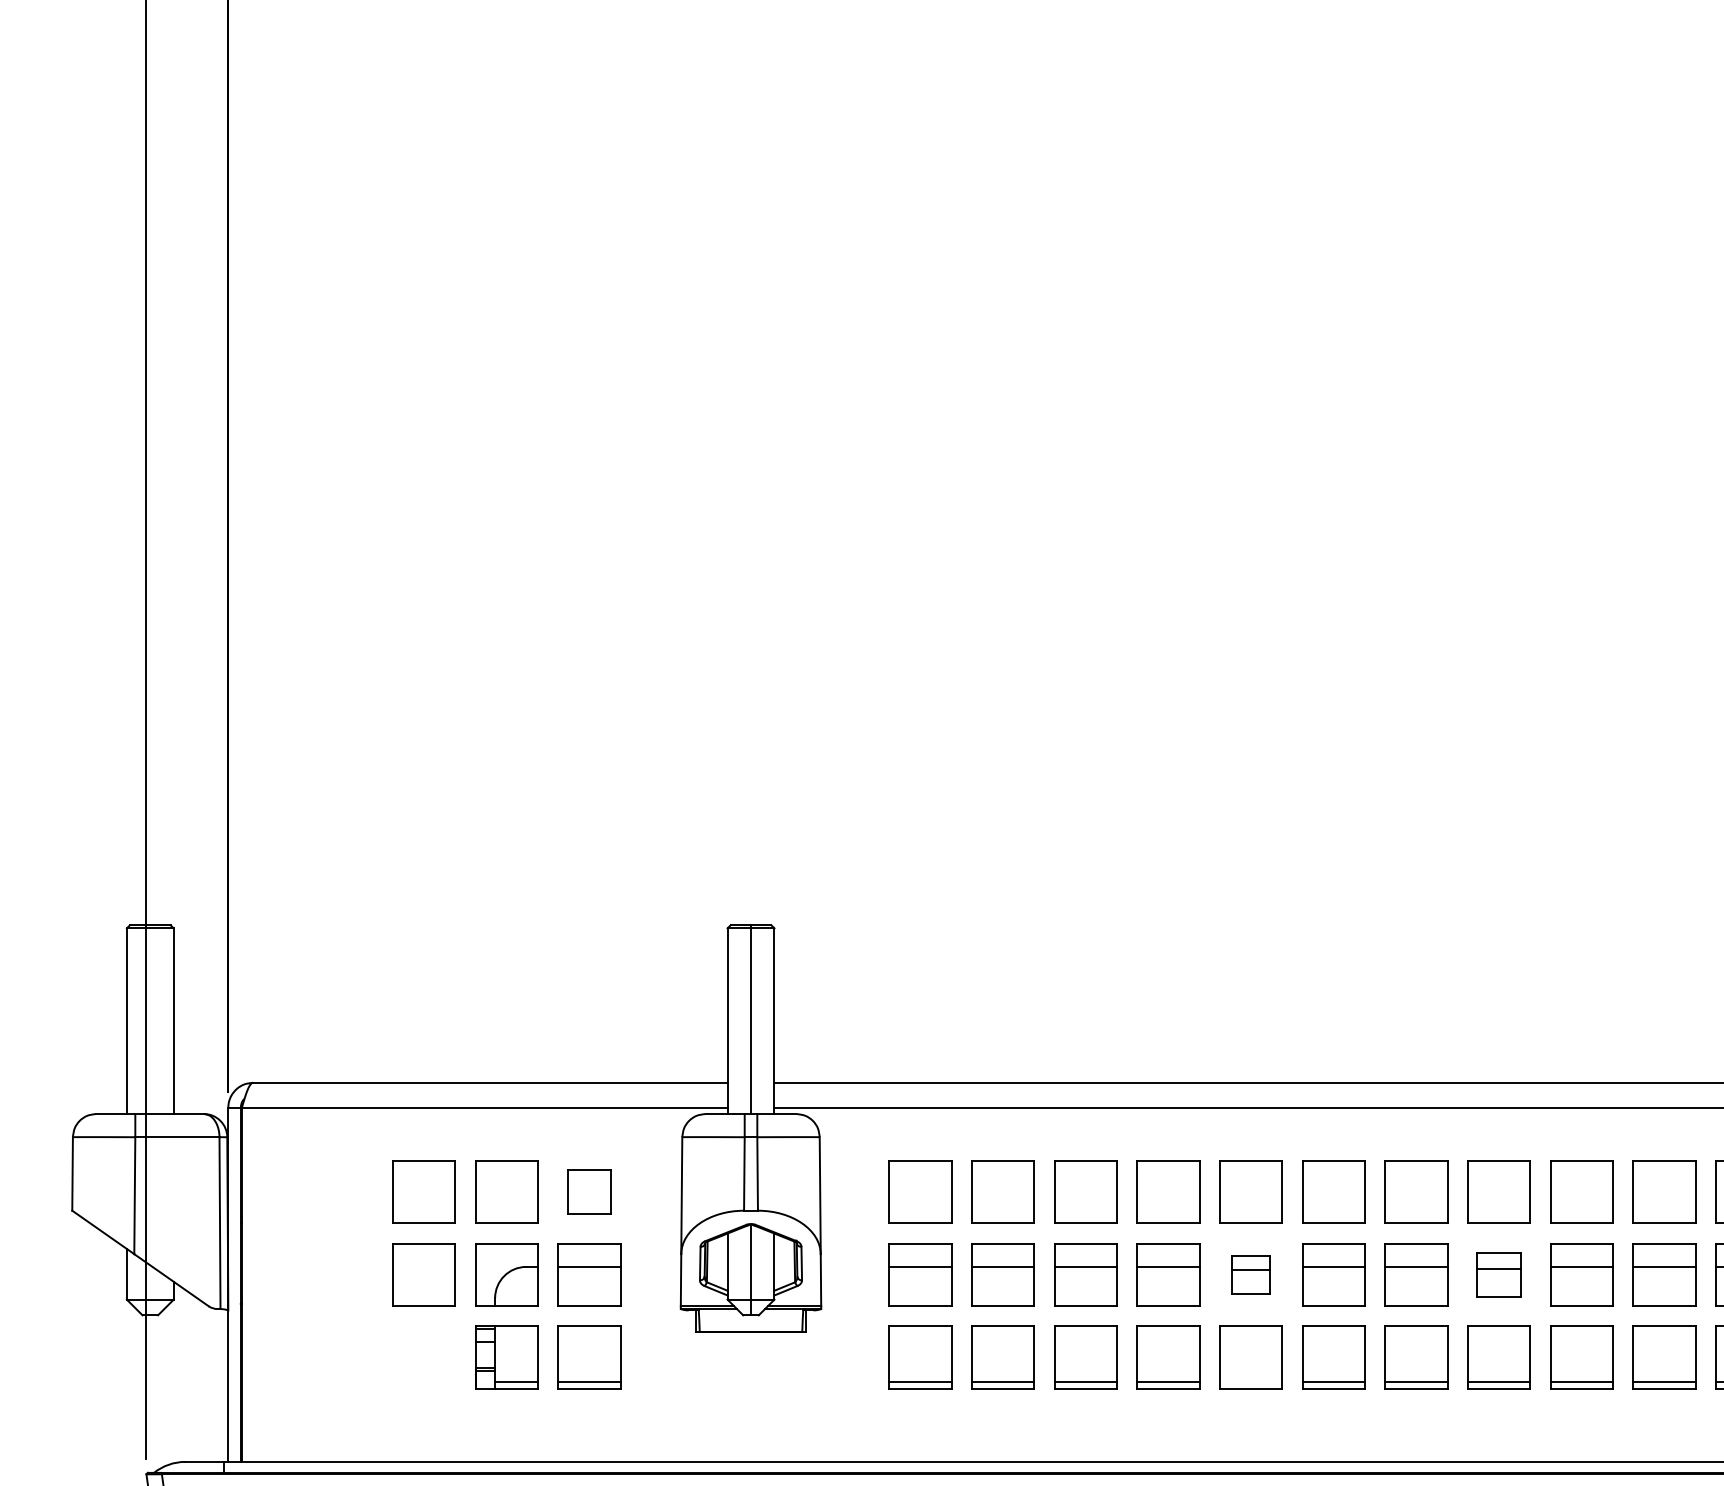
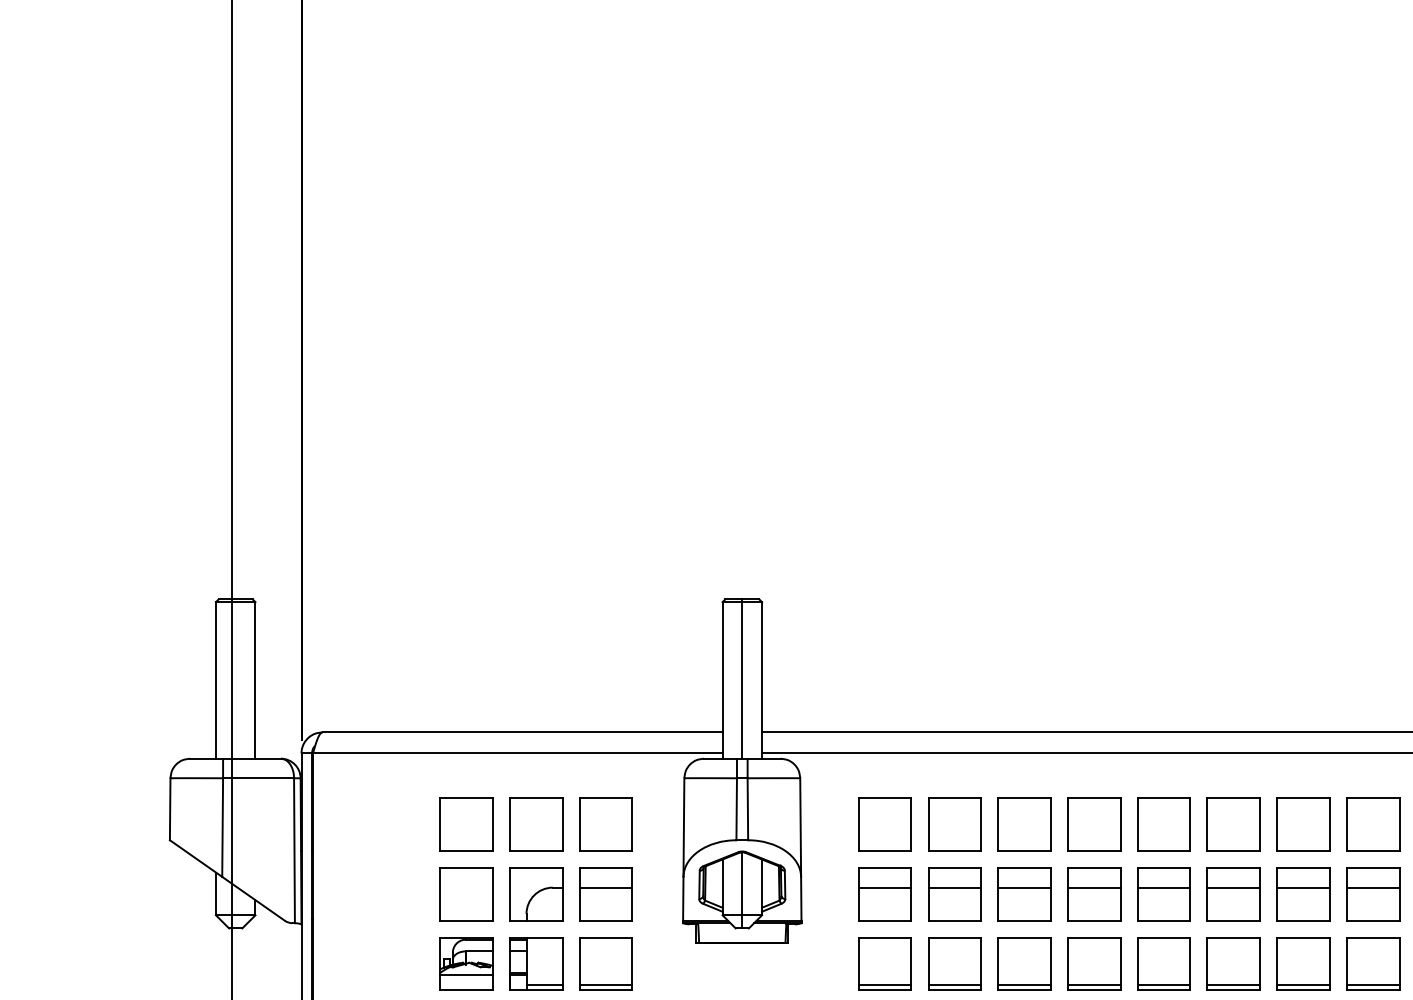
part: (589, 1191) -> (606, 824), size x1.43
part: (1250, 1274) -> (1163, 894), size x1.67
part: (1498, 1274) -> (1372, 894), size x1.43
part: (423, 1357) -> (466, 964), added
line: (1250, 1382) -> (1163, 985), added

